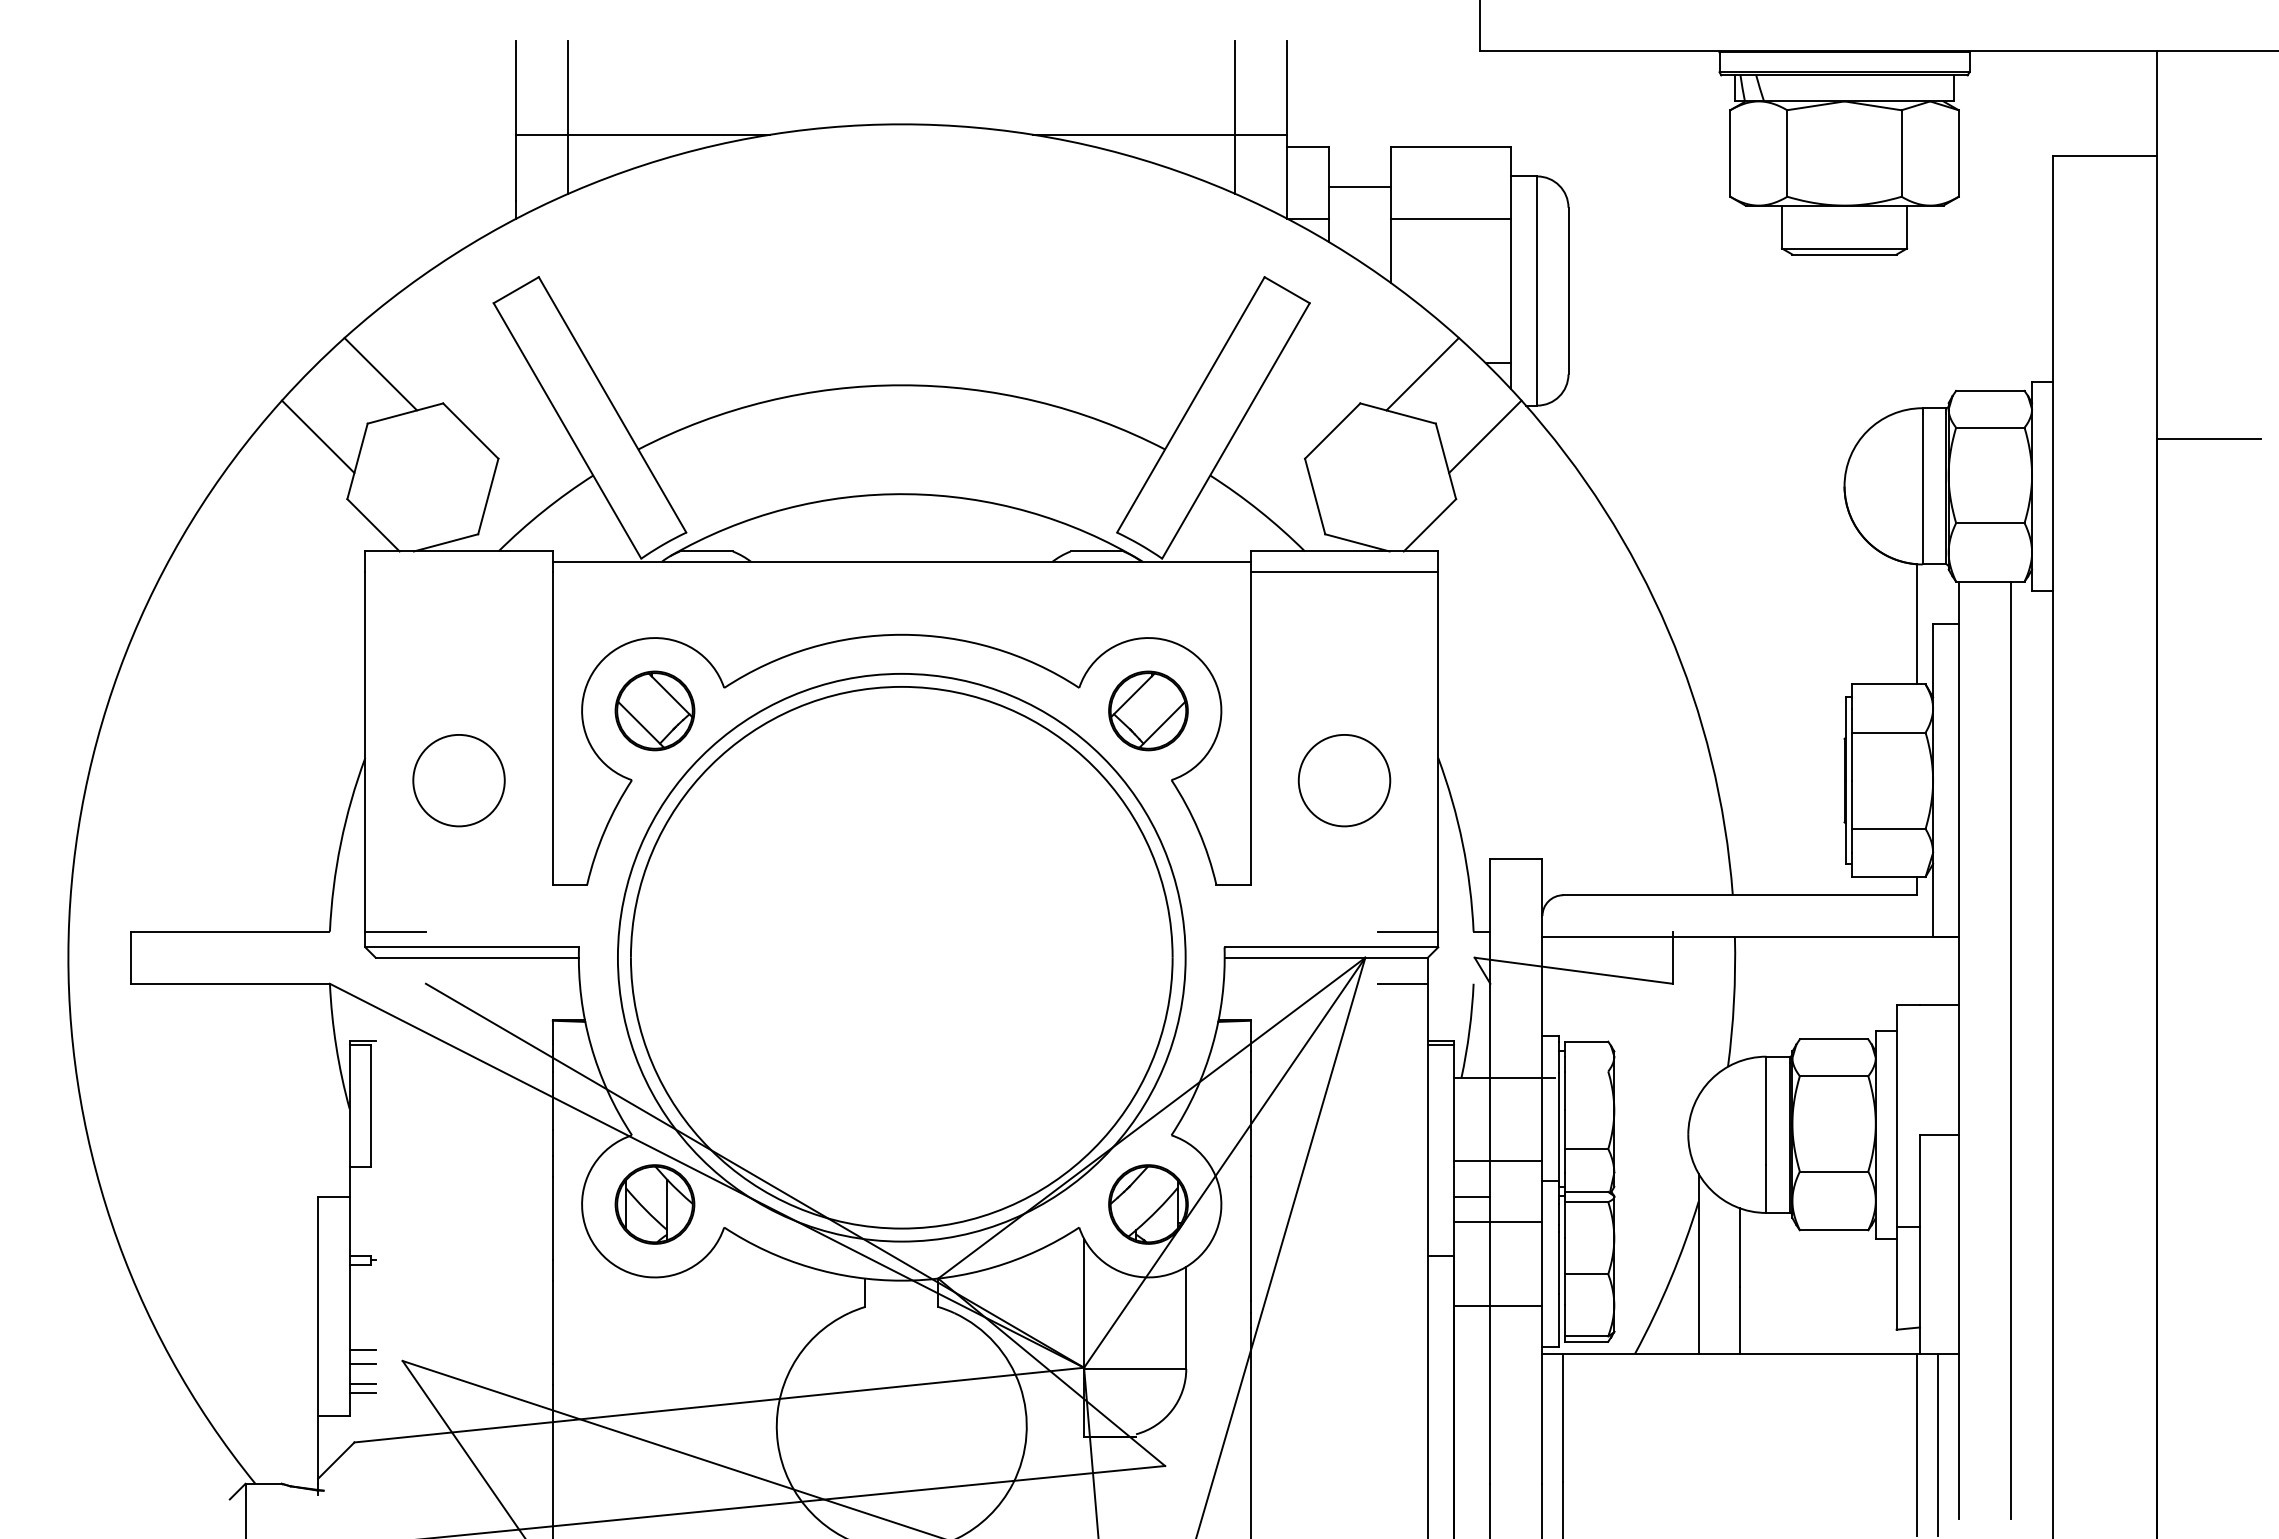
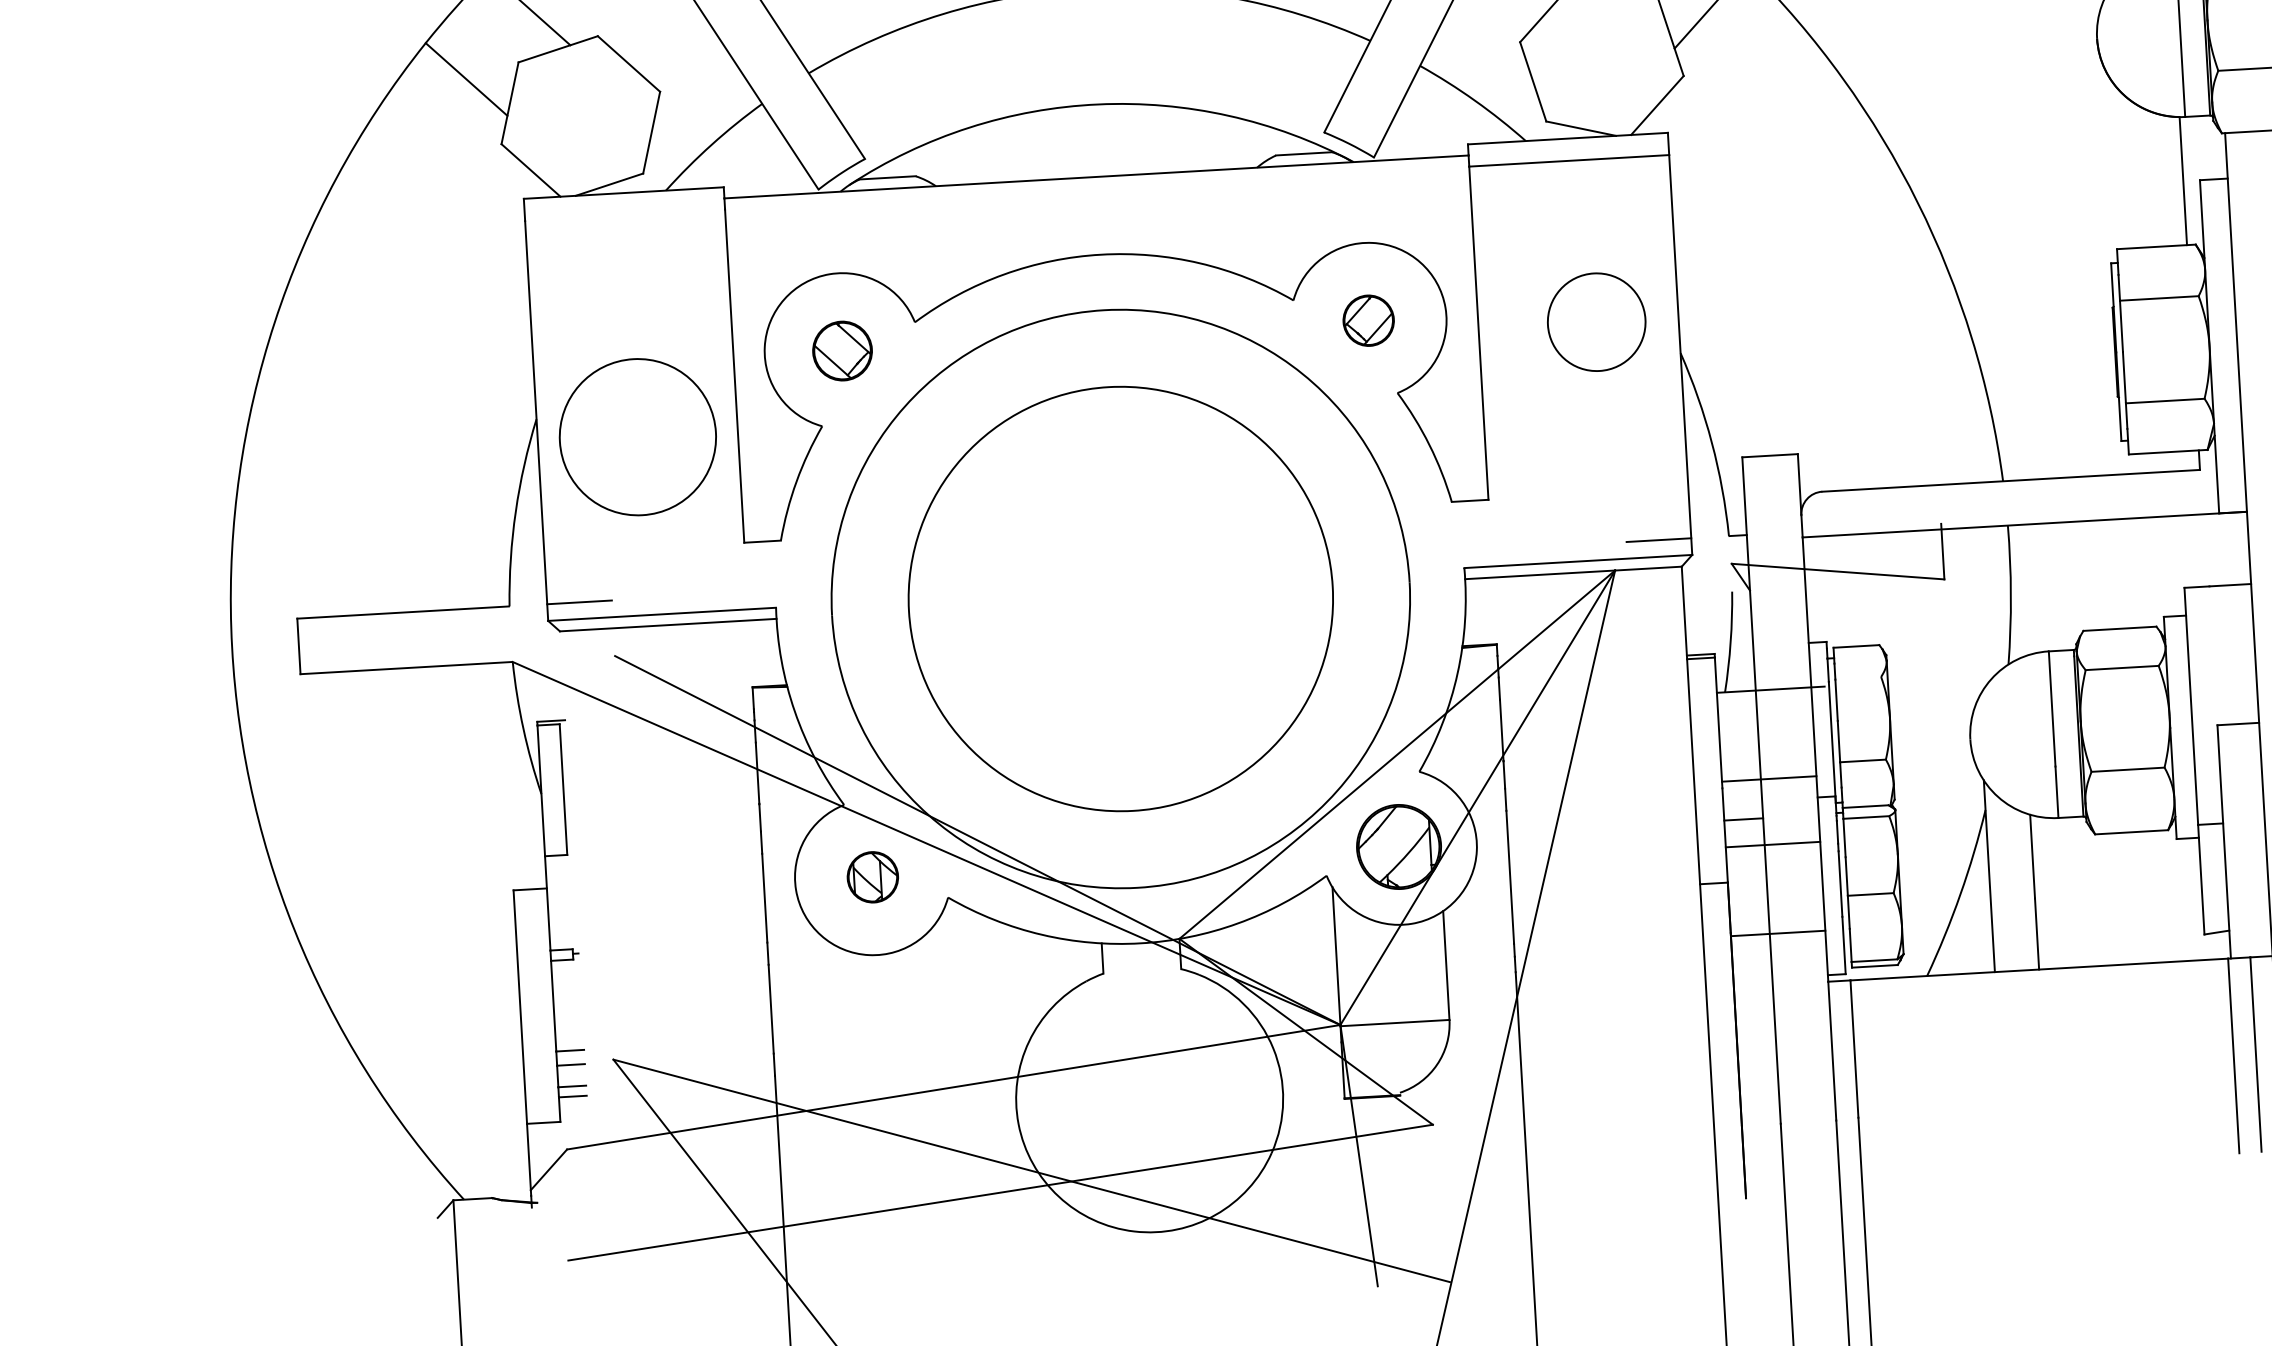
part: (654, 710) -> (841, 350), size x0.7
part: (1148, 710) -> (1368, 320), size x0.6
circle: (458, 780) -> (637, 437), size x1.6
circle: (1344, 780) -> (1596, 322), moved
circle: (901, 957) -> (1120, 598), size x0.7
line: (1402, 983) -> (1656, 595), removed
part: (654, 1204) -> (872, 877), size x0.6

